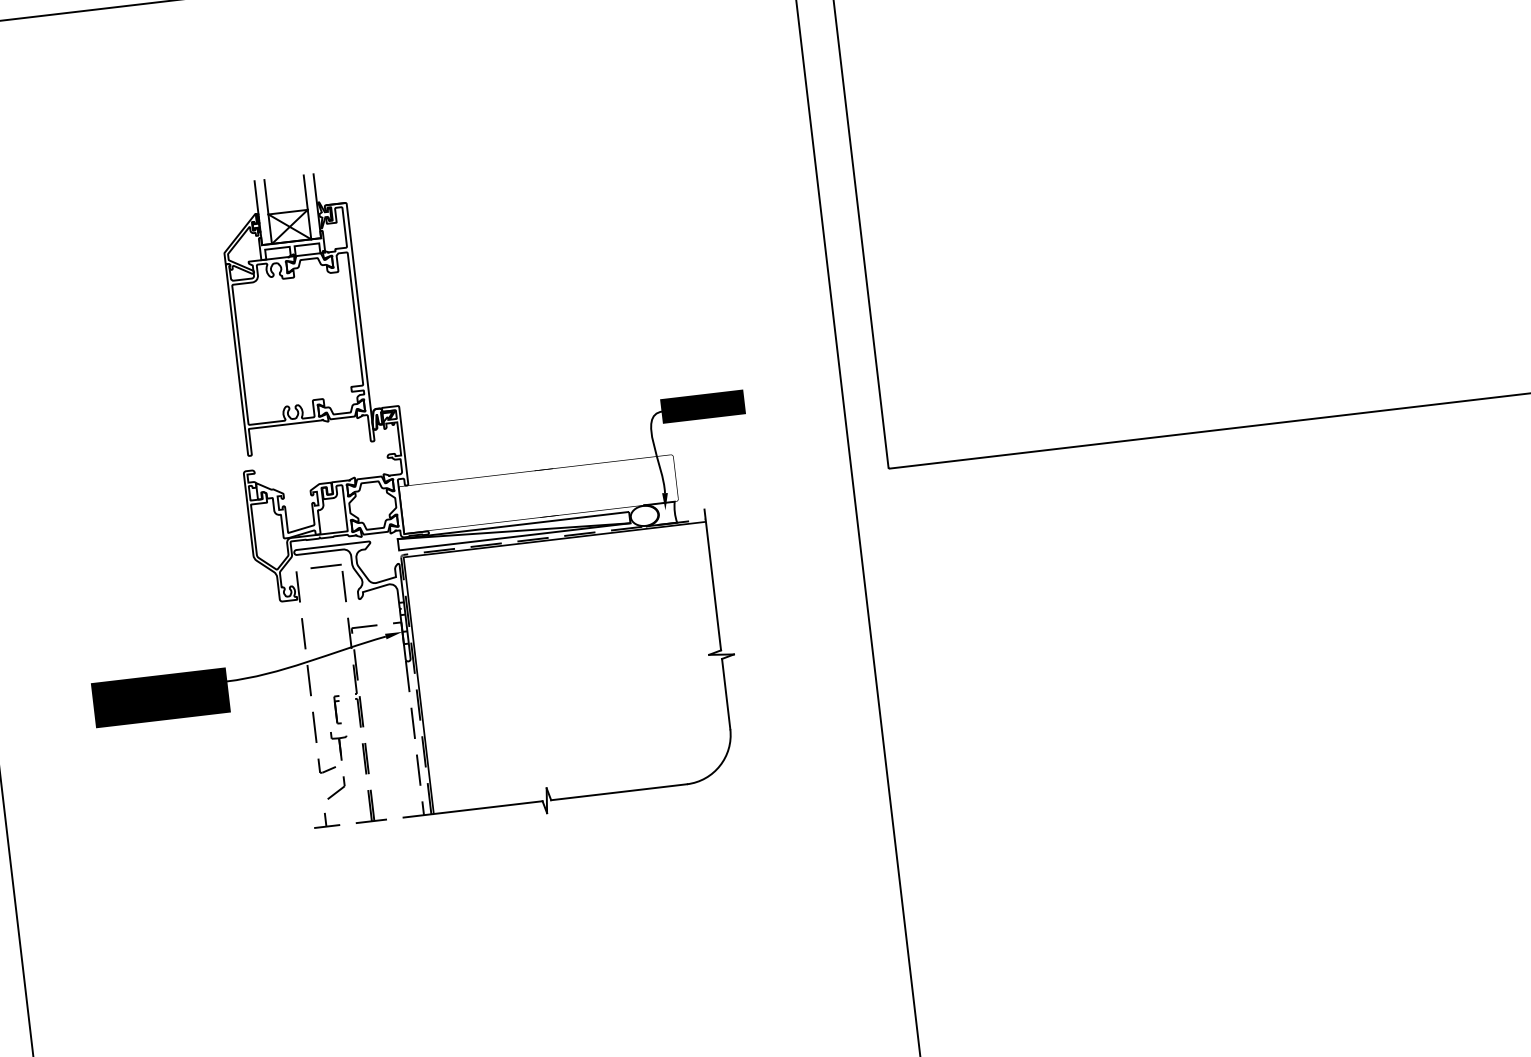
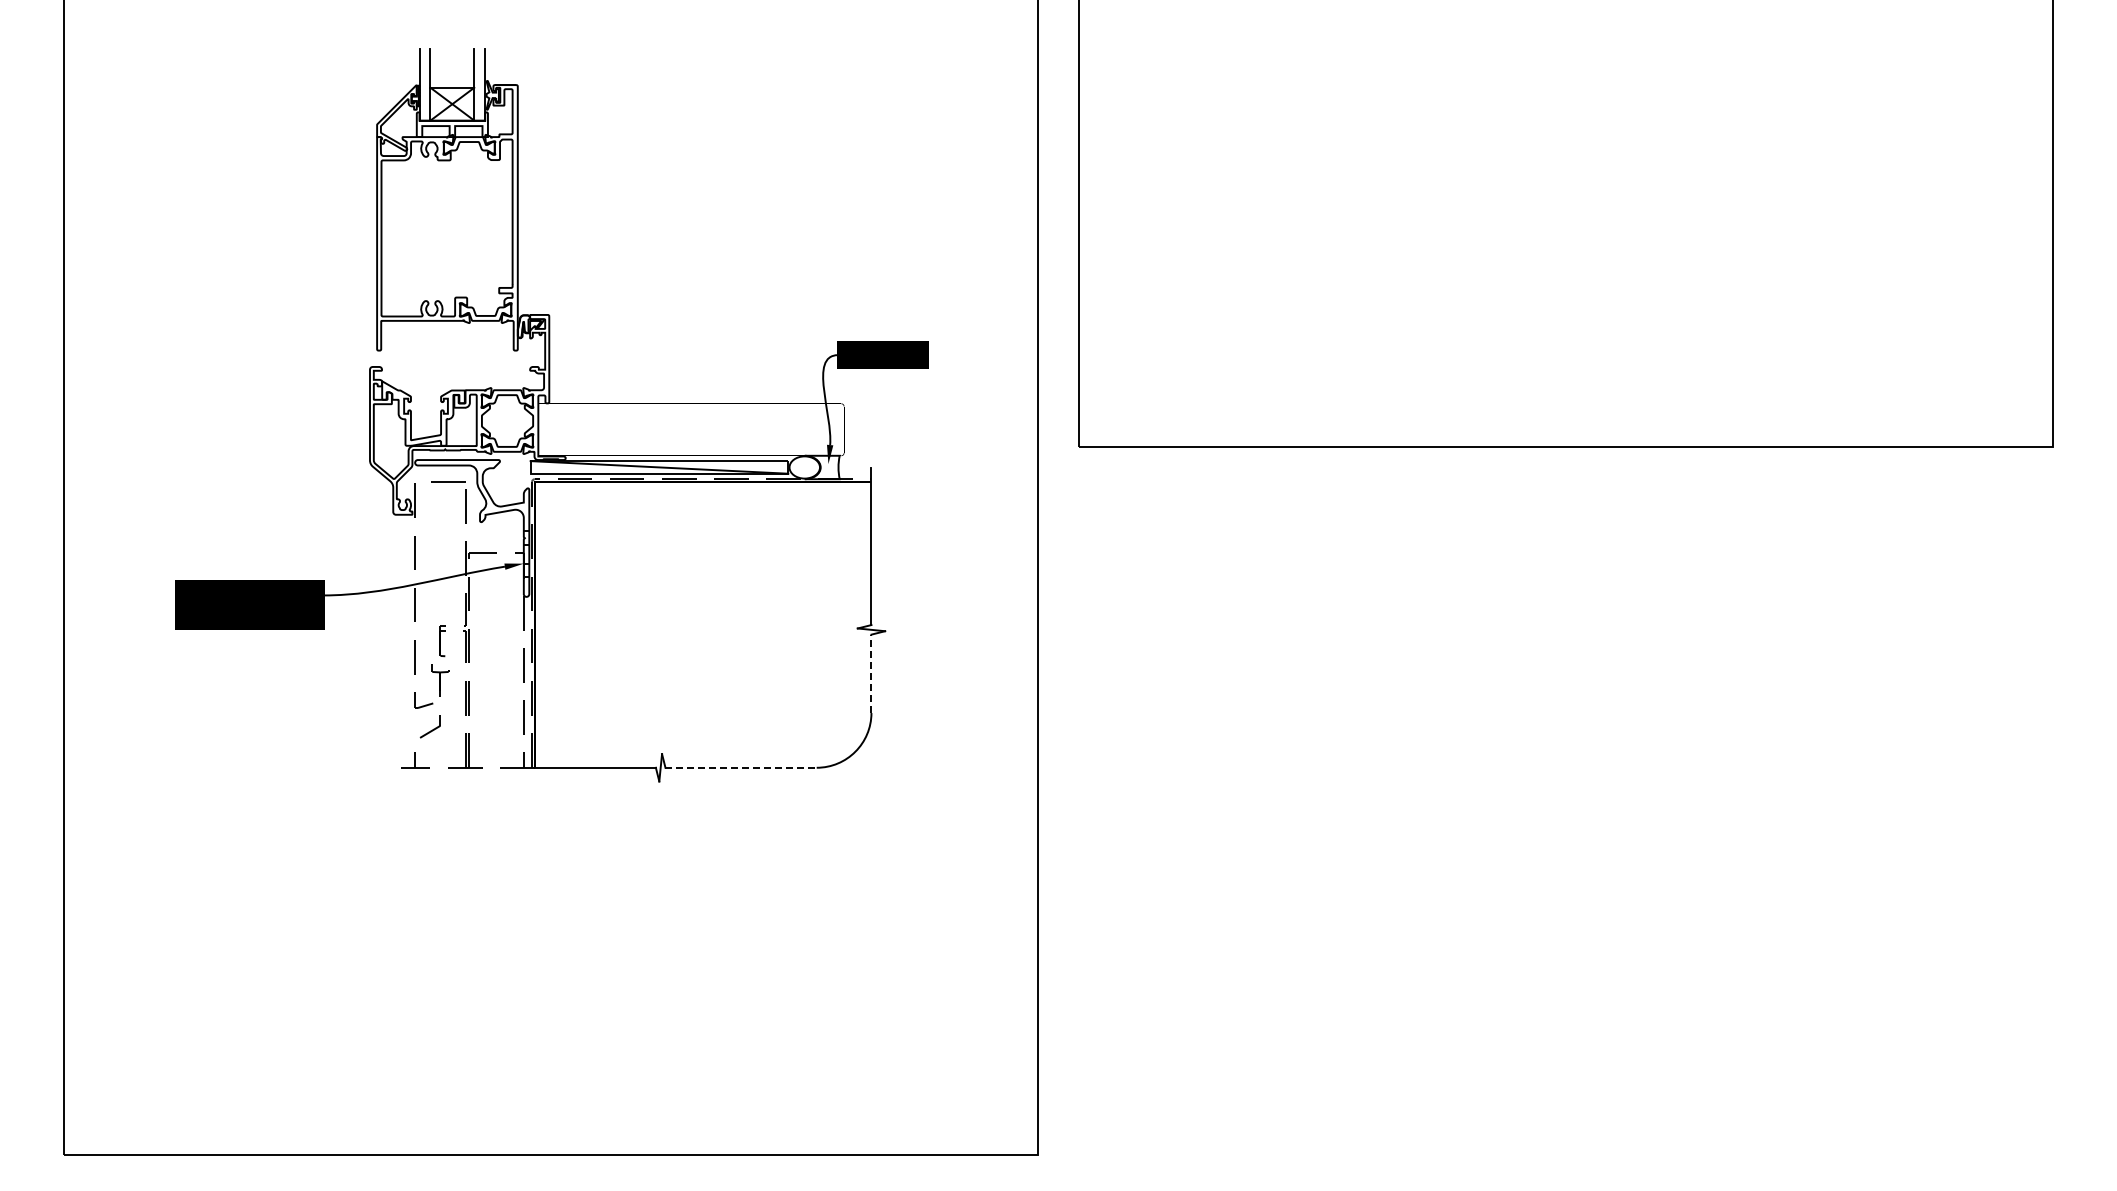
line: (726, 693) -> (871, 673), solid -> dashed
line: (619, 791) -> (741, 767), solid -> dashed

